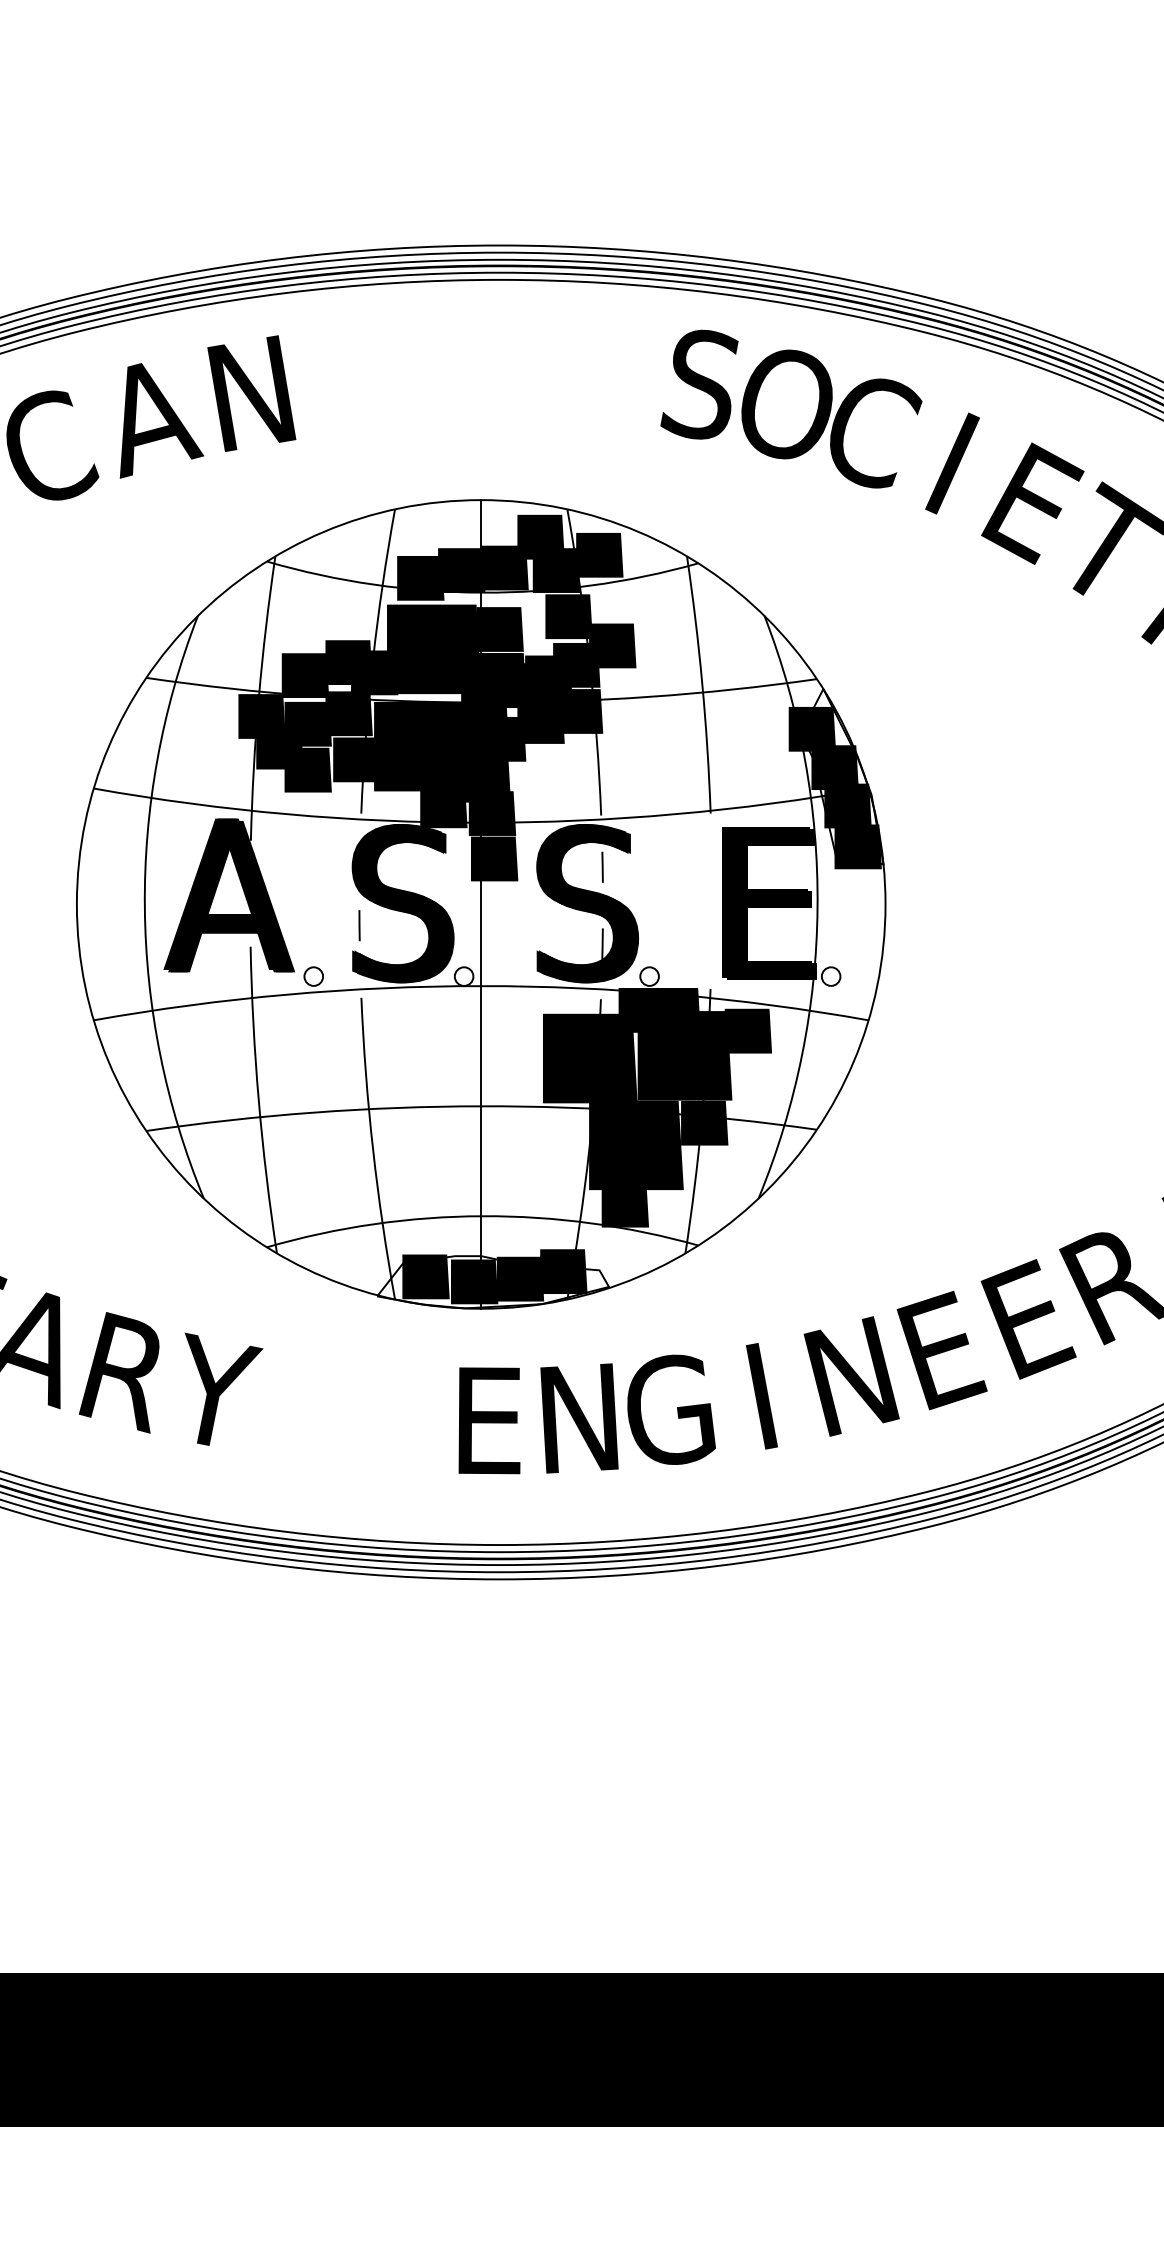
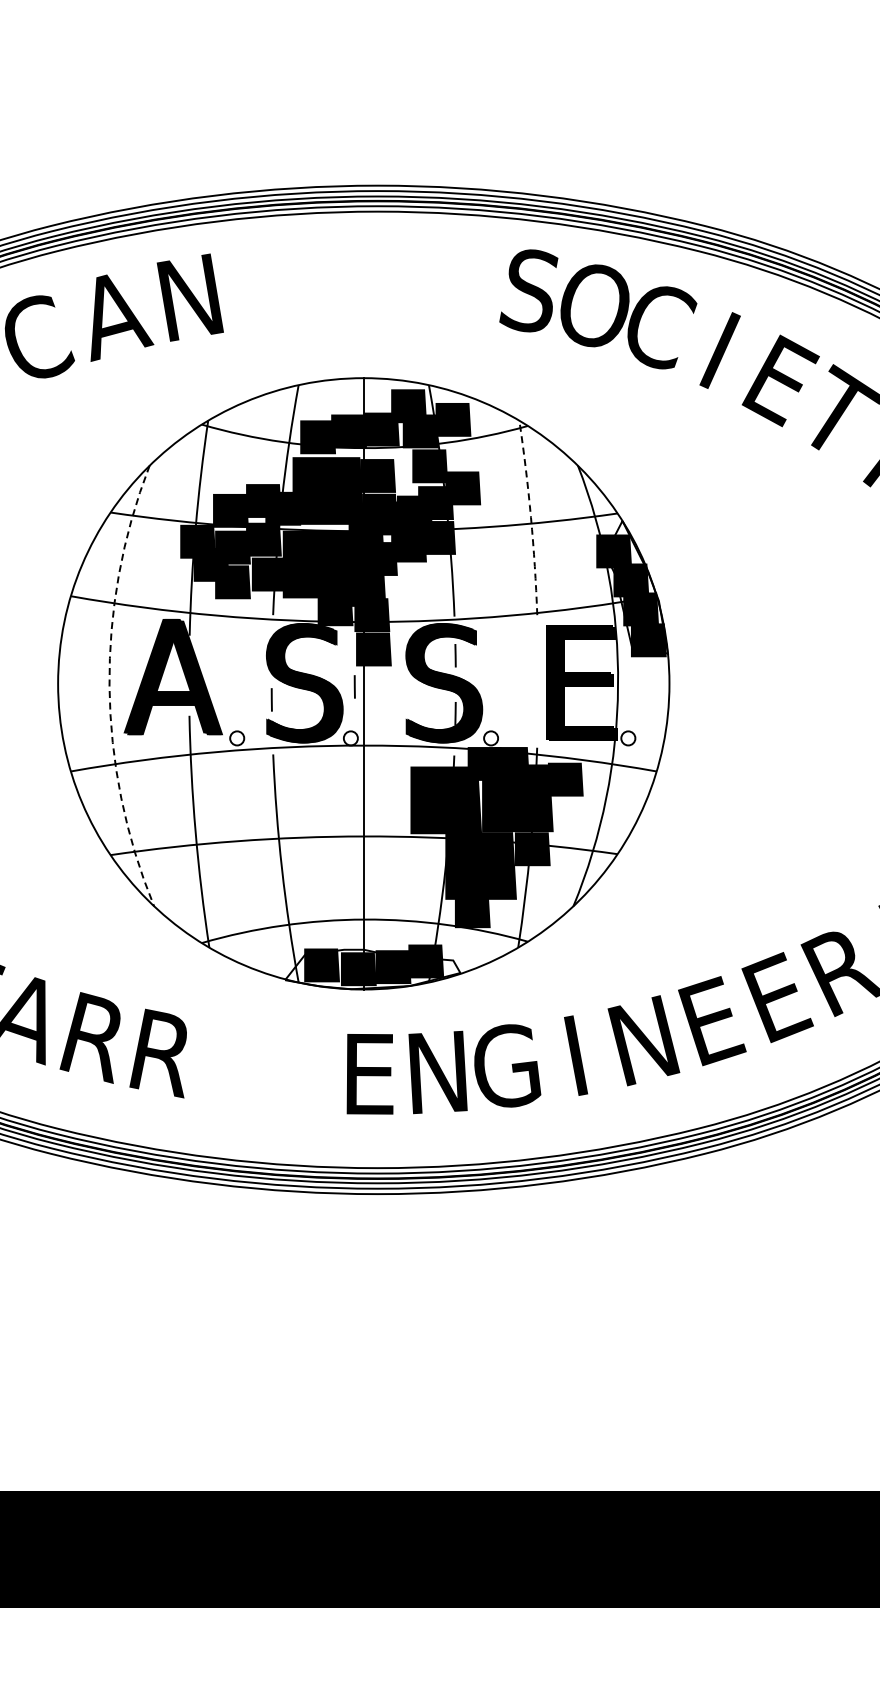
arc: (703, 684) -> (531, 517), solid -> dashed
arc: (144, 907) -> (109, 686), solid -> dashed
line: (468, 907) -> (354, 686), added
text: (216, 1392) -> (163, 1052), Y -> R

